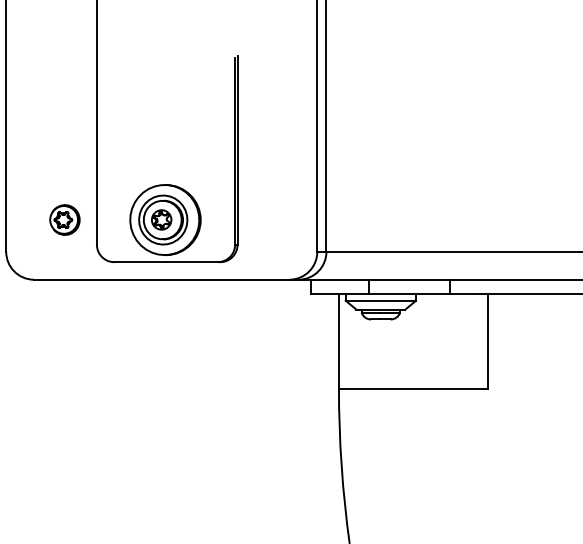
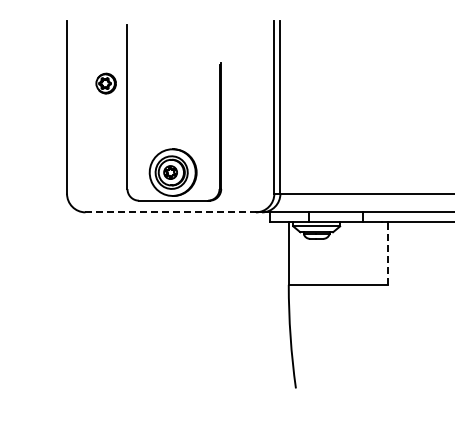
part: (63, 219) -> (105, 83), moved
line: (162, 279) -> (171, 212), solid -> dashed
line: (487, 341) -> (387, 253), solid -> dashed

